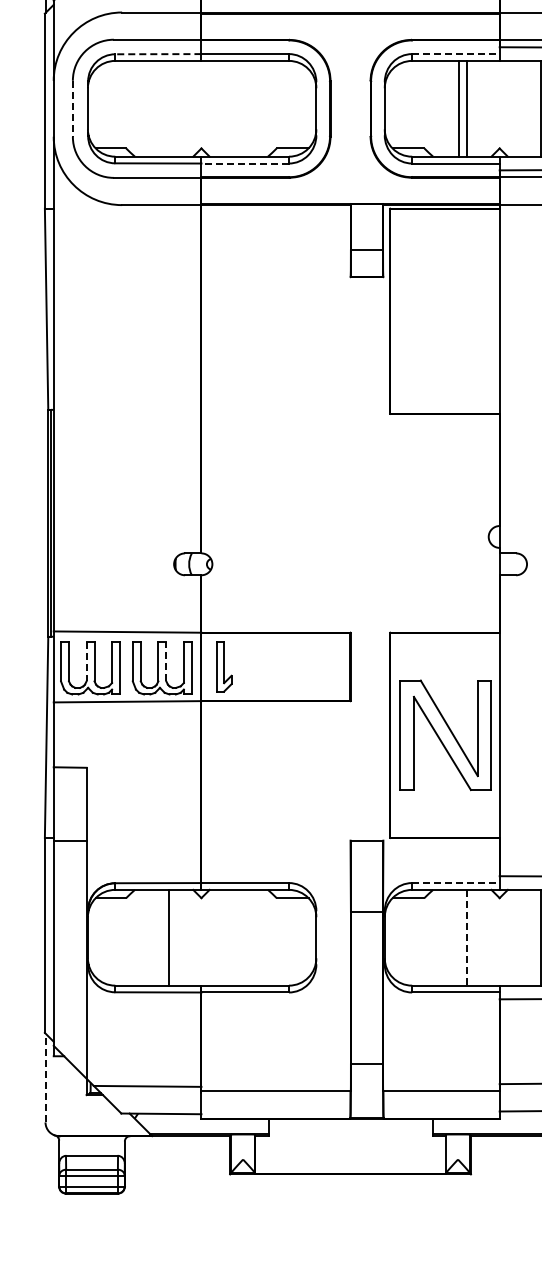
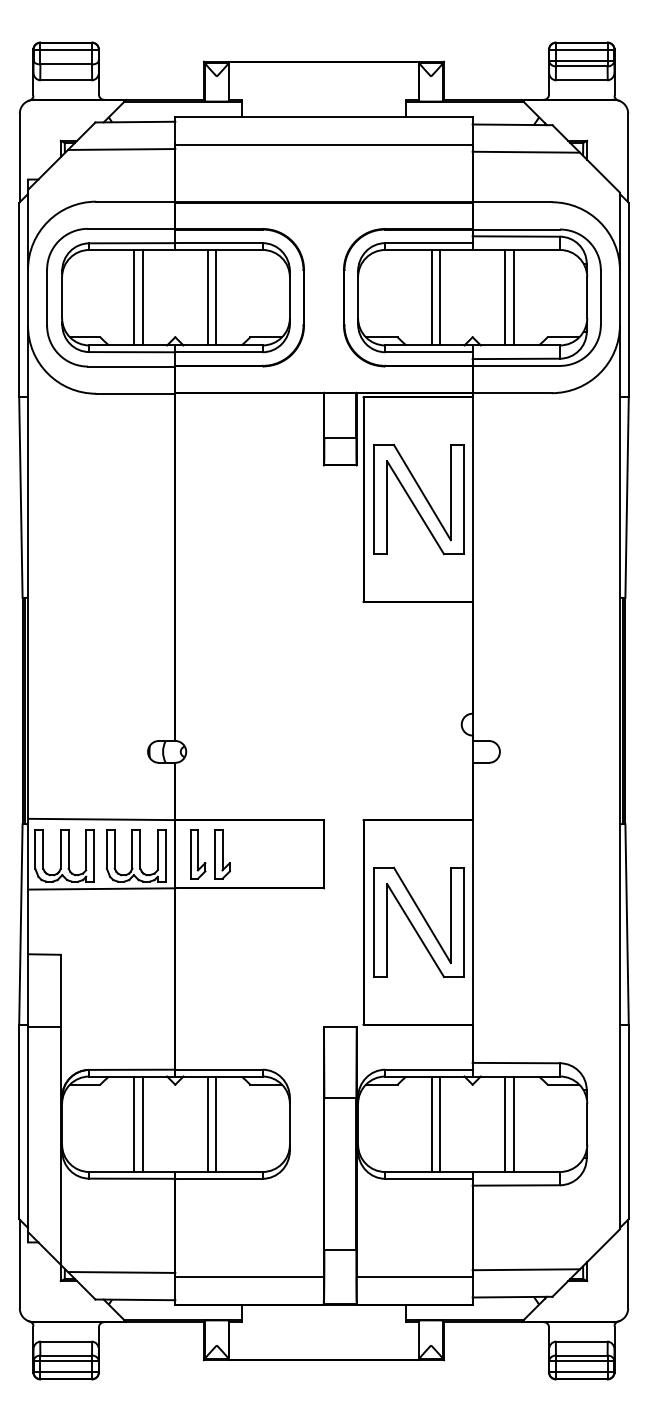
line: (158, 54) -> (132, 243), dashed -> solid
line: (456, 54) -> (429, 243), dashed -> solid
line: (73, 108) -> (47, 297), dashed -> solid
line: (160, 108) -> (134, 297), added
line: (168, 108) -> (142, 297), added
line: (233, 108) -> (207, 297), added
line: (242, 108) -> (216, 297), added
line: (532, 108) -> (505, 297), added
line: (244, 163) -> (218, 352), dashed -> solid
part: (445, 311) -> (418, 499), added
line: (86, 662) -> (60, 849), dashed -> solid
line: (166, 662) -> (140, 849), dashed -> solid
part: (248, 667) -> (222, 854), added
line: (456, 882) -> (429, 1069), dashed -> solid
line: (160, 938) -> (134, 1124), added
line: (233, 938) -> (207, 1124), added
line: (242, 938) -> (216, 1124), added
line: (458, 938) -> (431, 1124), added
line: (467, 938) -> (440, 1124), dashed -> solid
line: (532, 938) -> (505, 1124), added
line: (45, 1077) -> (19, 1263), dashed -> solid

